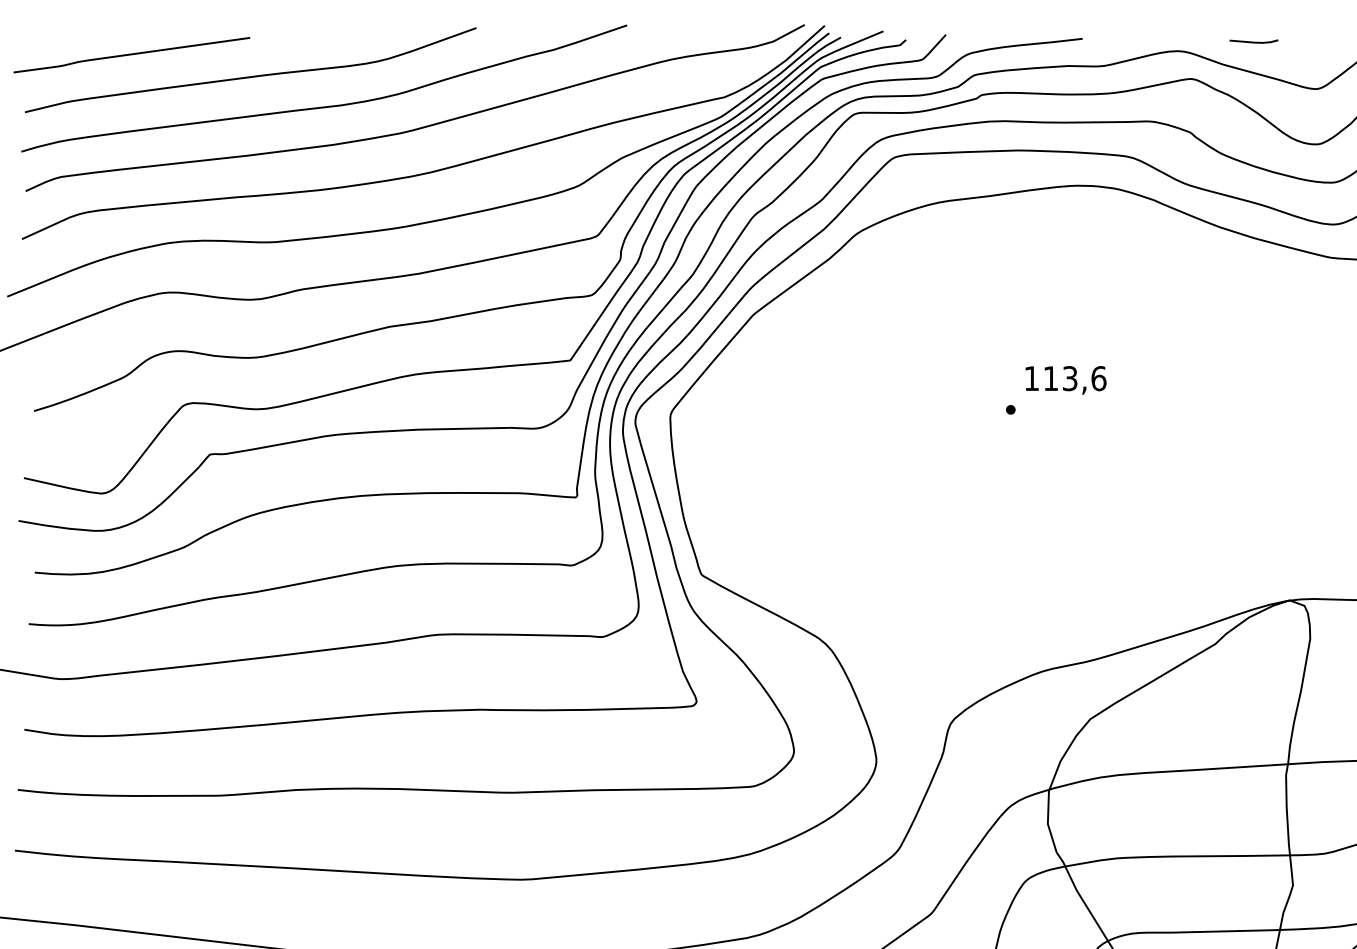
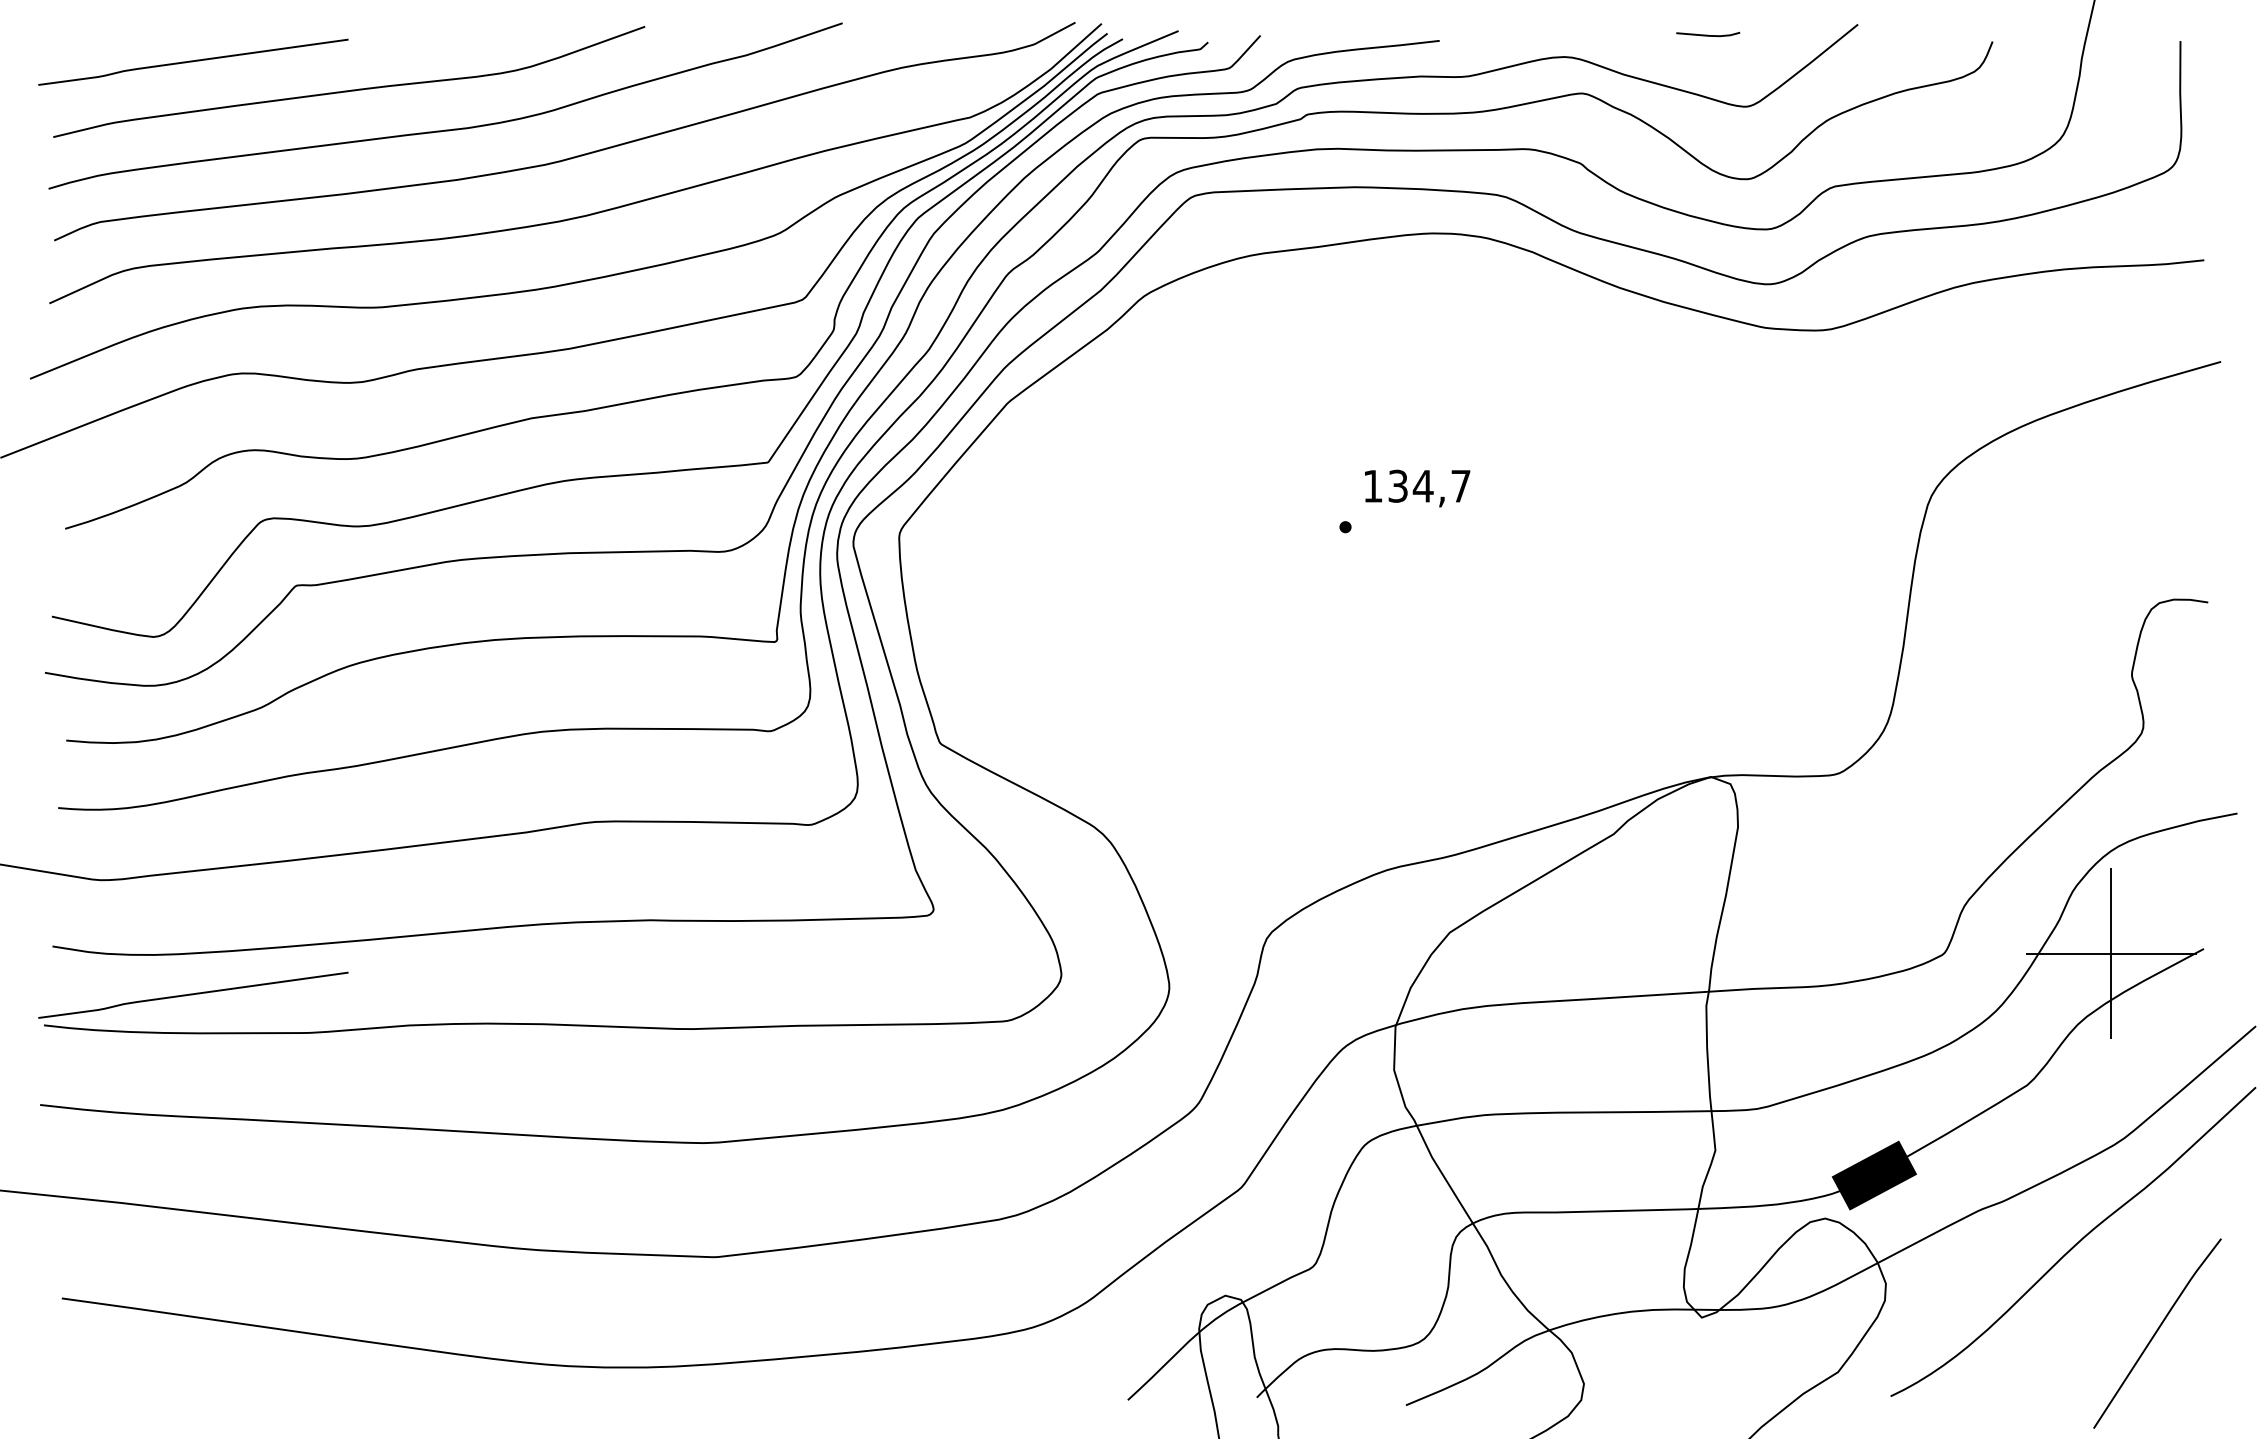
line: (1254, 41) -> (1708, 34), moved
text: (1074, 378) -> (1429, 485), 113,6 -> 134,7
curve: (131, 766) -> (193, 994), added

